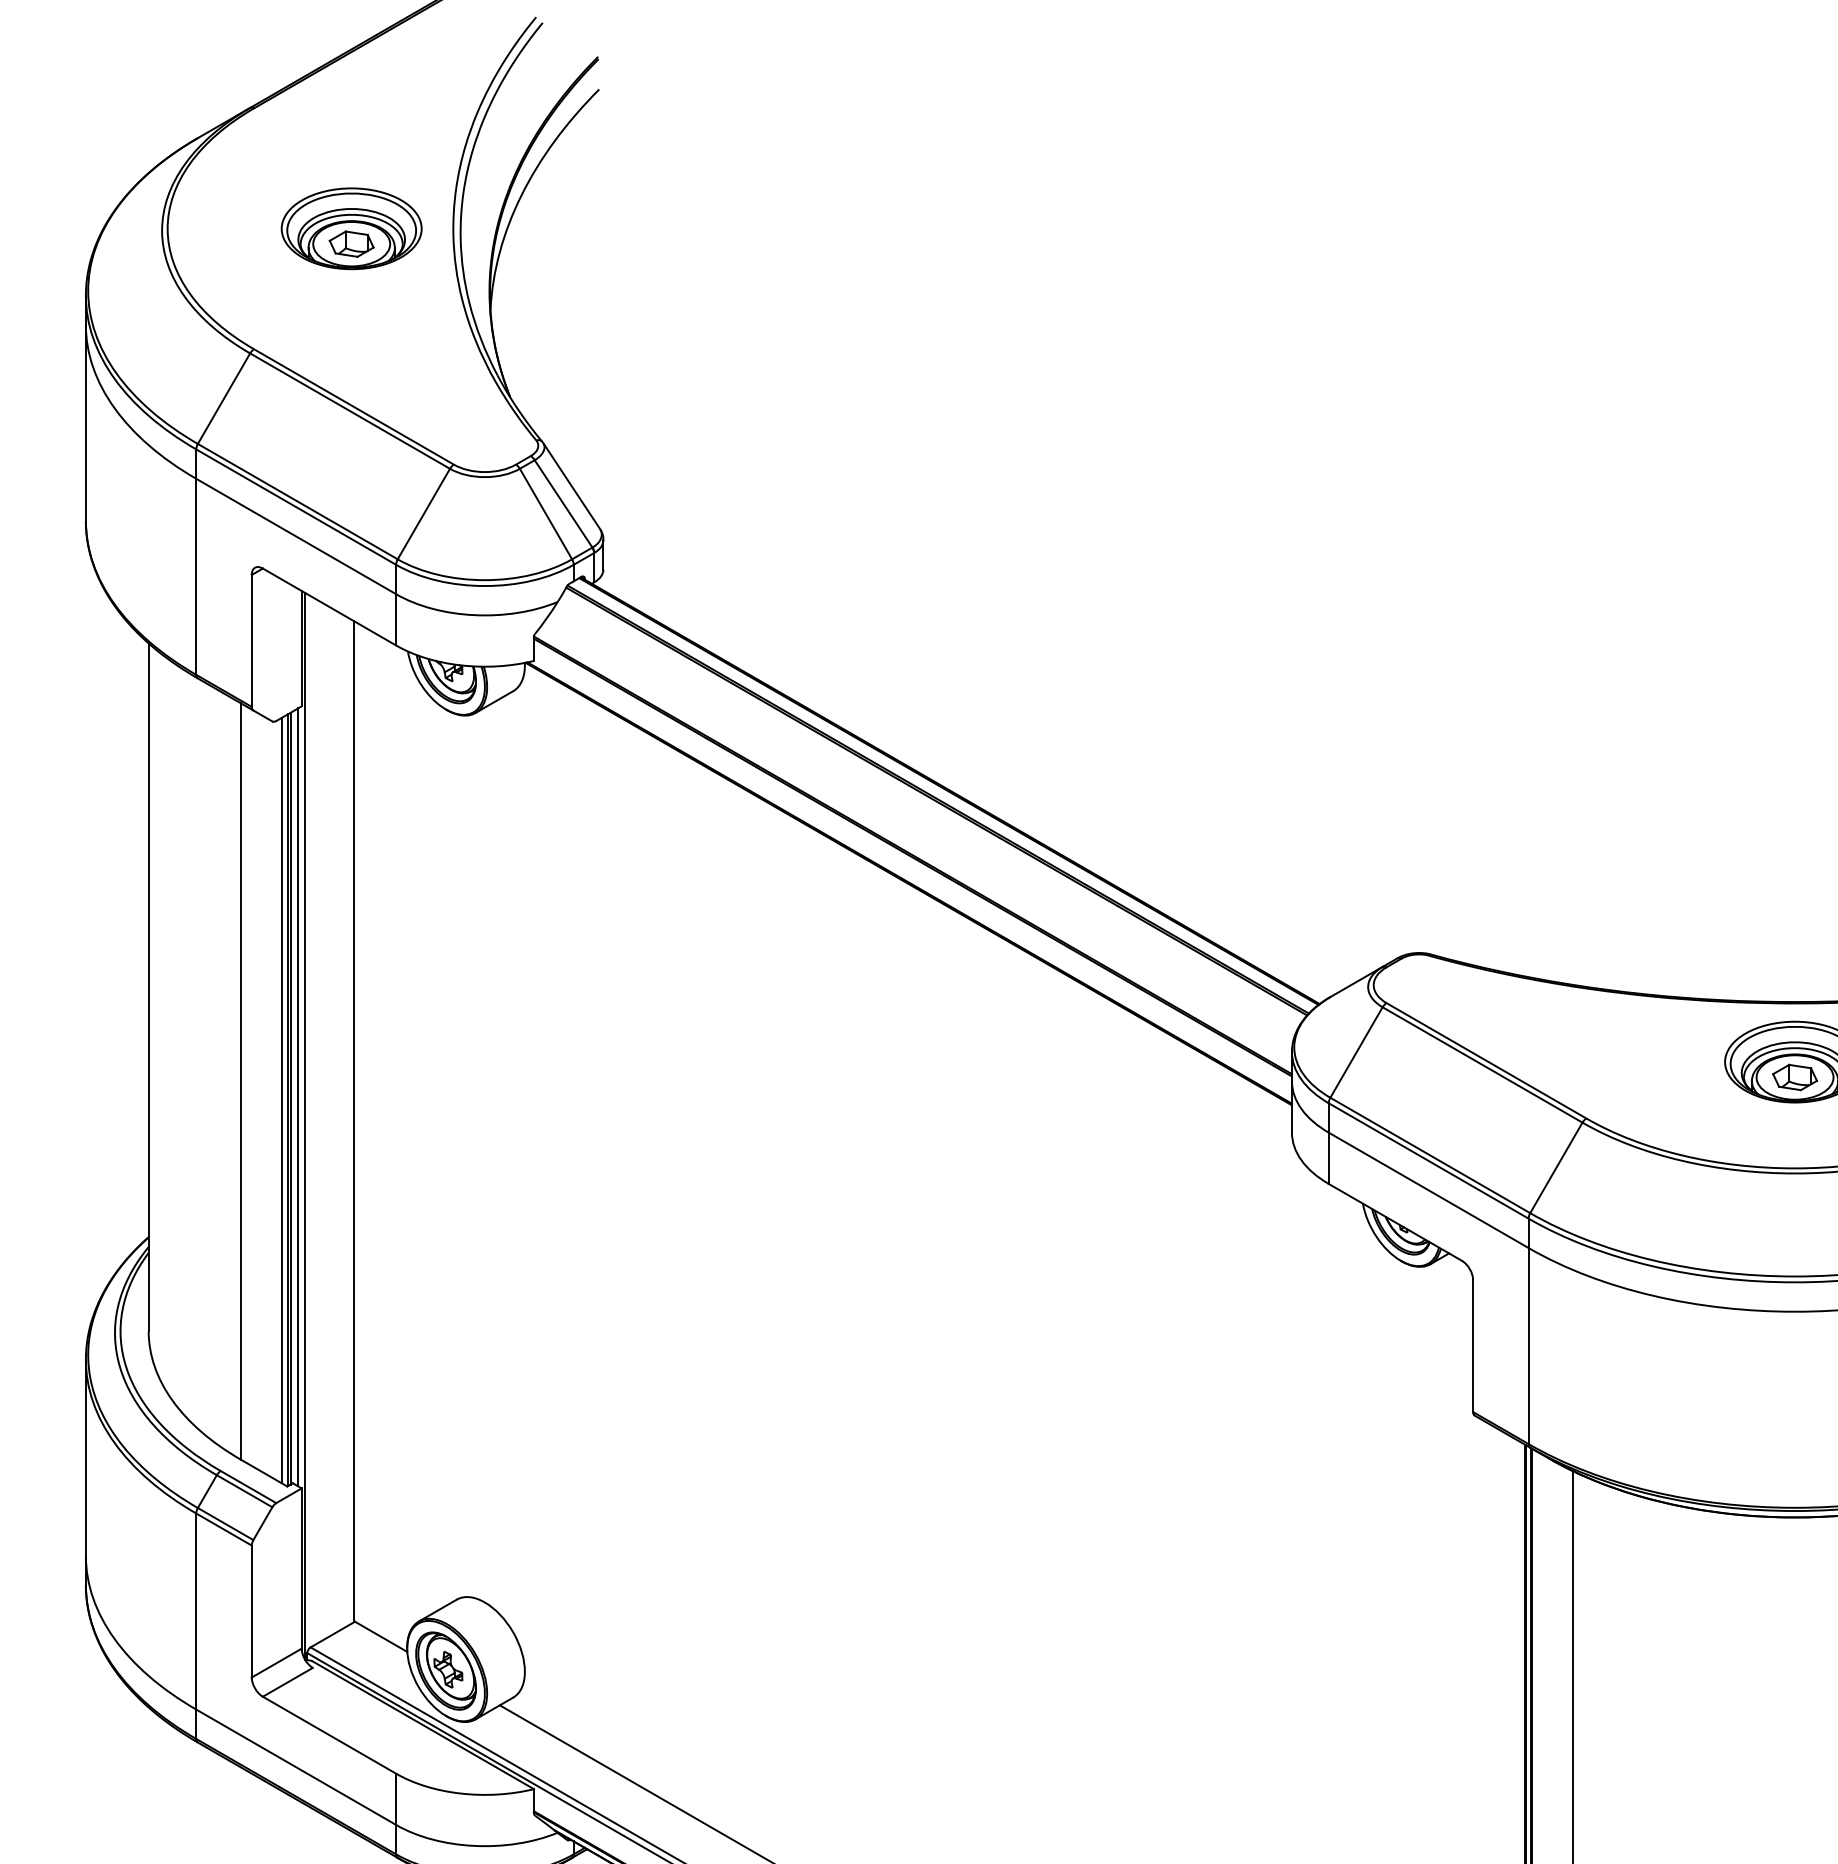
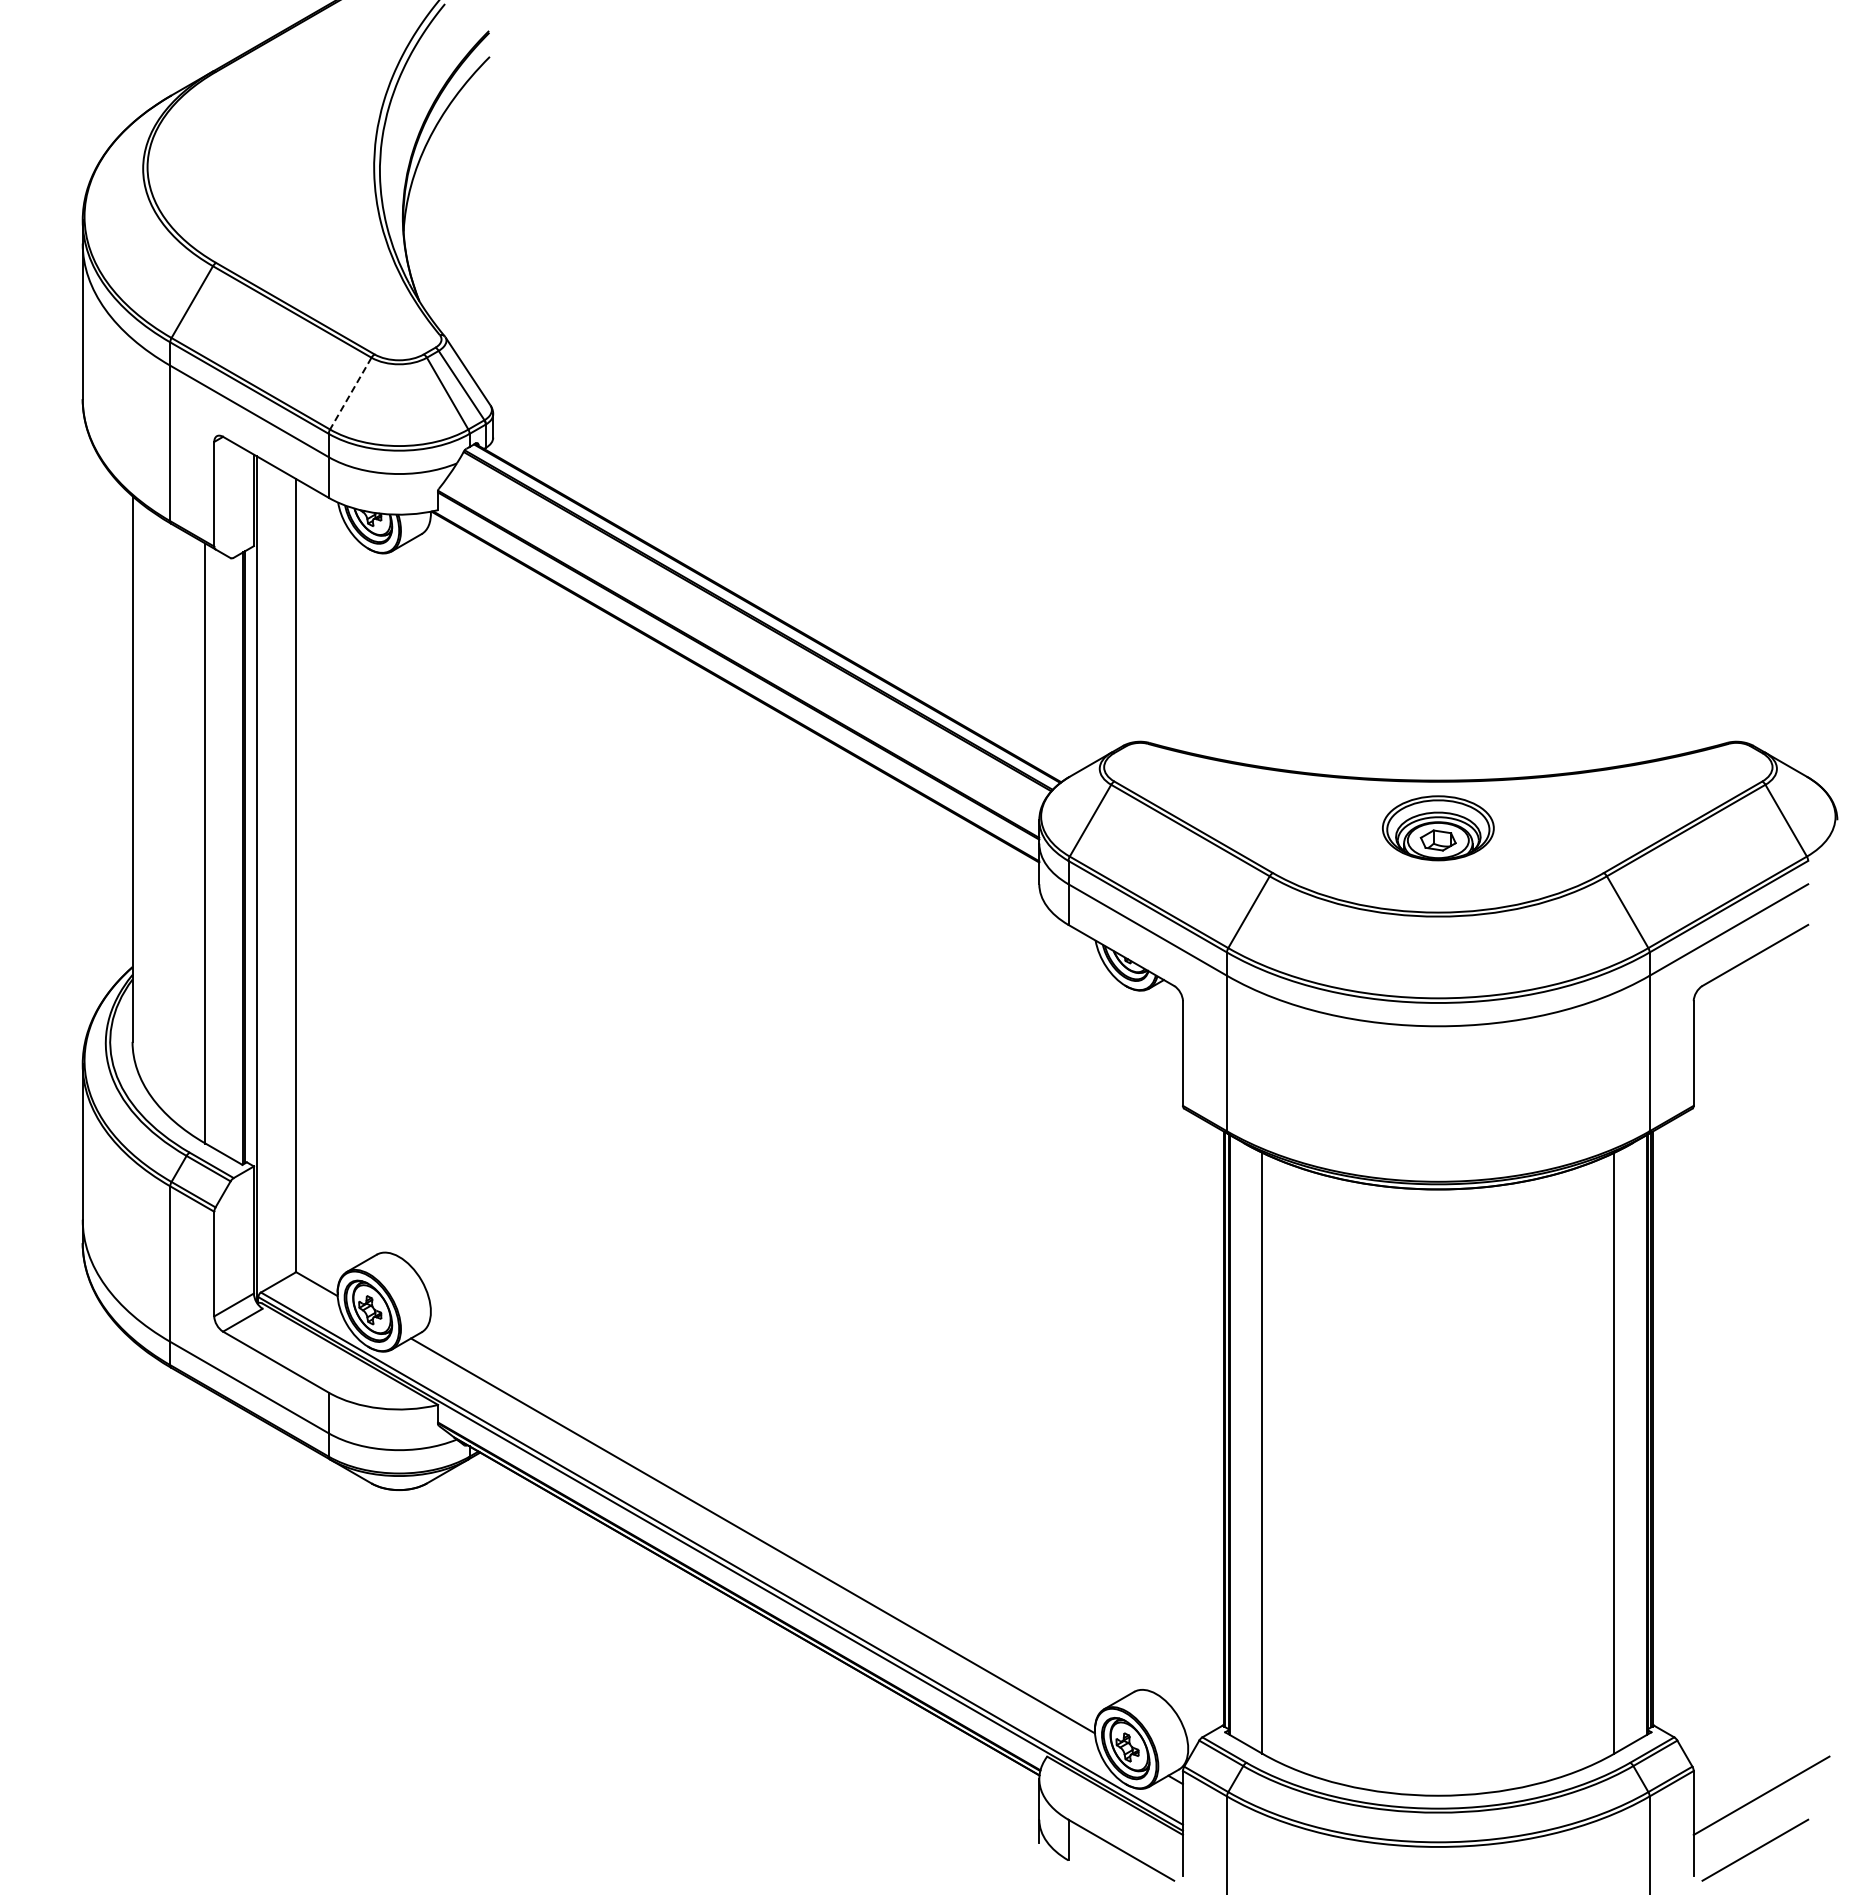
part: (351, 228) -> (293, 167), removed
line: (423, 515) -> (350, 394), solid -> dashed
line: (298, 1096) -> (251, 855), removed
line: (282, 1100) -> (238, 858), removed

